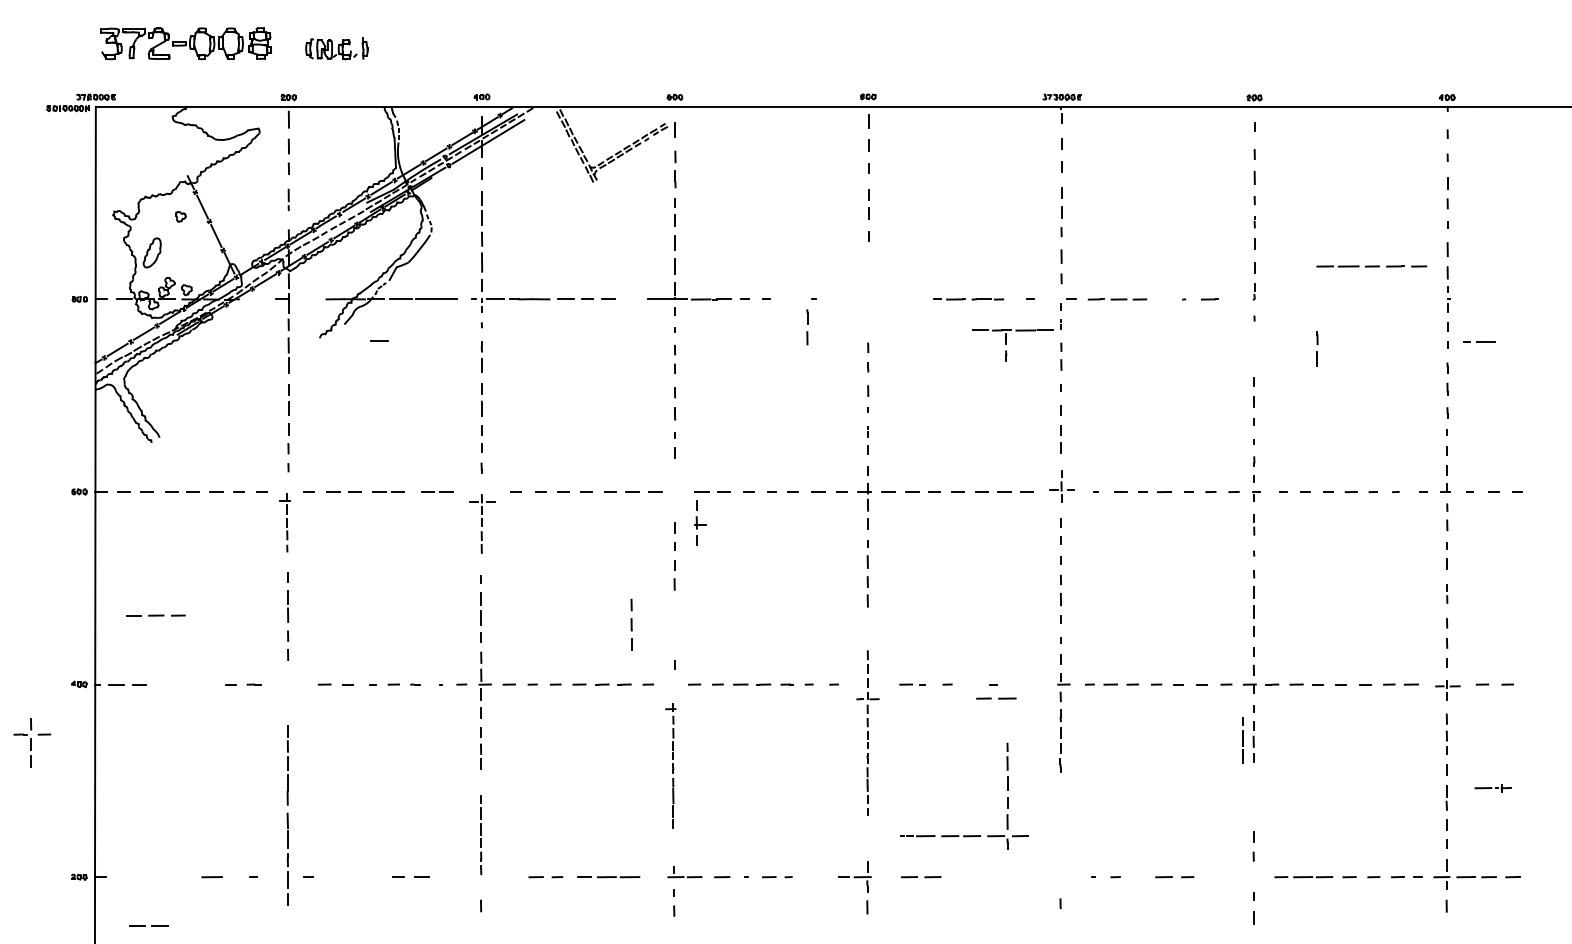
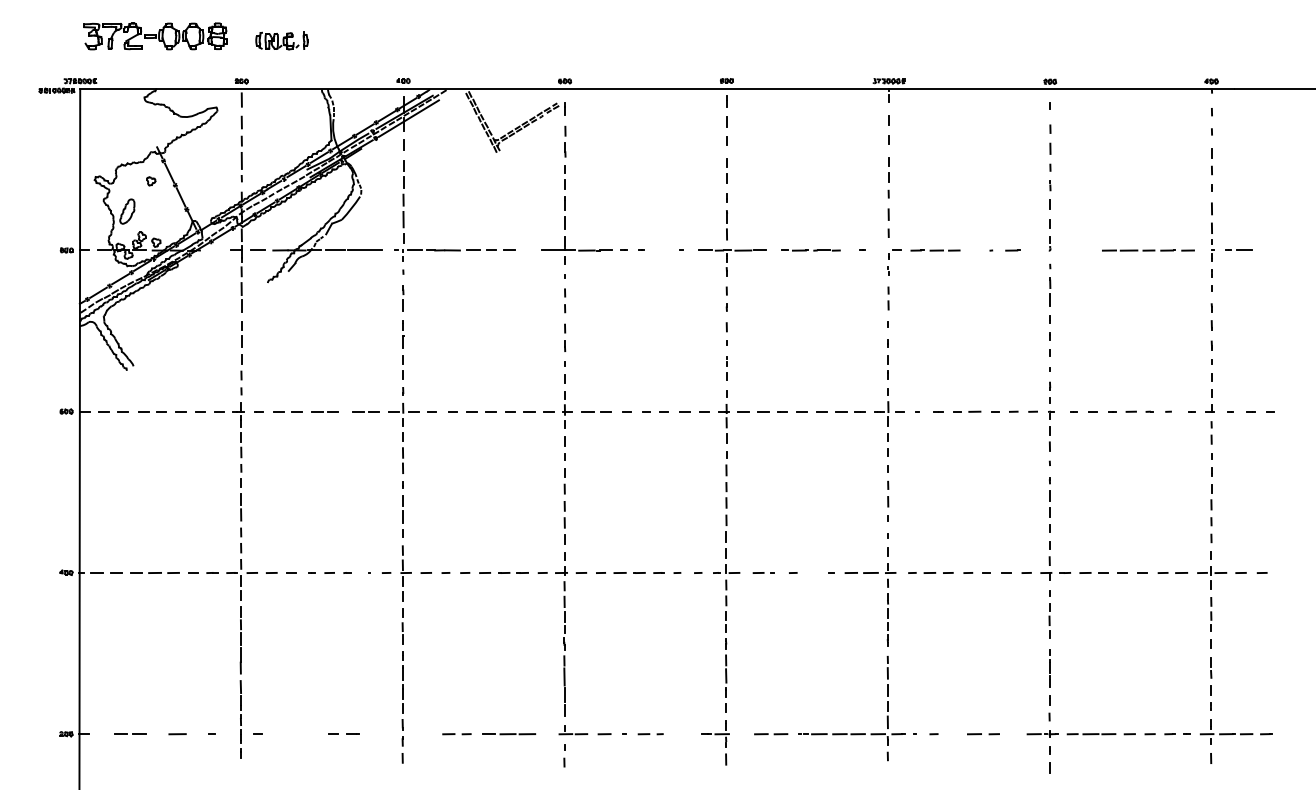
part: (288, 199) -> (241, 166), size x1.67
line: (1371, 266) -> (1148, 250), moved
line: (807, 324) -> (727, 222), moved
line: (379, 340) -> (258, 249), moved
line: (1479, 341) -> (1238, 249), moved
part: (1006, 344) -> (727, 262), moved
line: (1317, 345) -> (1050, 289), moved
part: (1062, 486) -> (889, 407), size x1.43
part: (284, 522) -> (238, 437), size x1.43
part: (700, 522) -> (568, 409), moved
part: (482, 523) -> (403, 438), size x1.43
part: (1254, 524) -> (1050, 438), size x1.43
part: (1447, 593) -> (1211, 496), size x1.67
line: (155, 615) -> (154, 572), moved
part: (631, 624) -> (564, 522), moved
part: (1447, 690) -> (1211, 577), size x1.43
line: (998, 698) -> (863, 572), moved
part: (867, 733) -> (726, 613), size x1.43
line: (1242, 740) -> (1049, 668), moved
part: (31, 742) -> (241, 579), moved
part: (670, 766) -> (561, 641), size x1.43
part: (1492, 788) -> (1041, 734), moved
part: (481, 834) -> (403, 698), size x1.43
part: (964, 835) -> (851, 733), moved
line: (145, 925) -> (127, 733), moved

